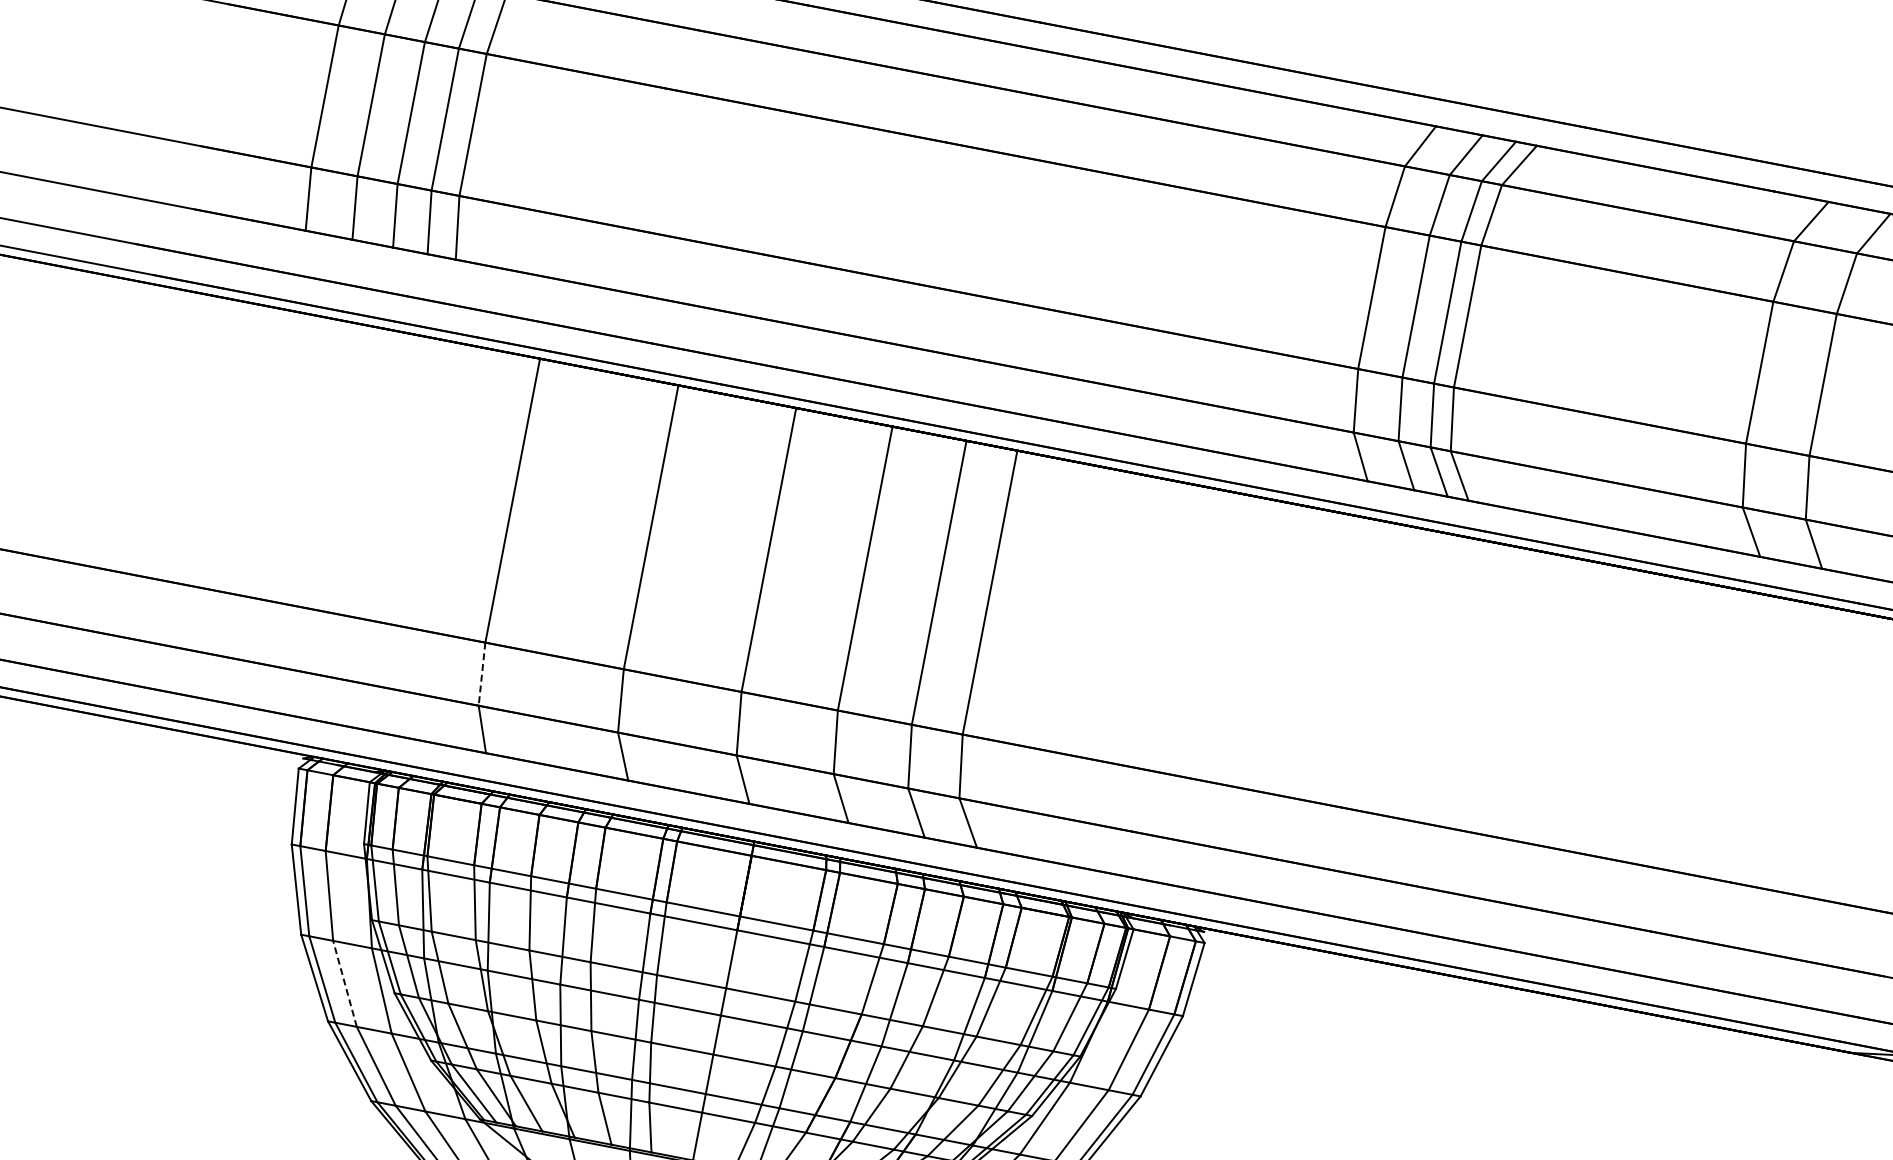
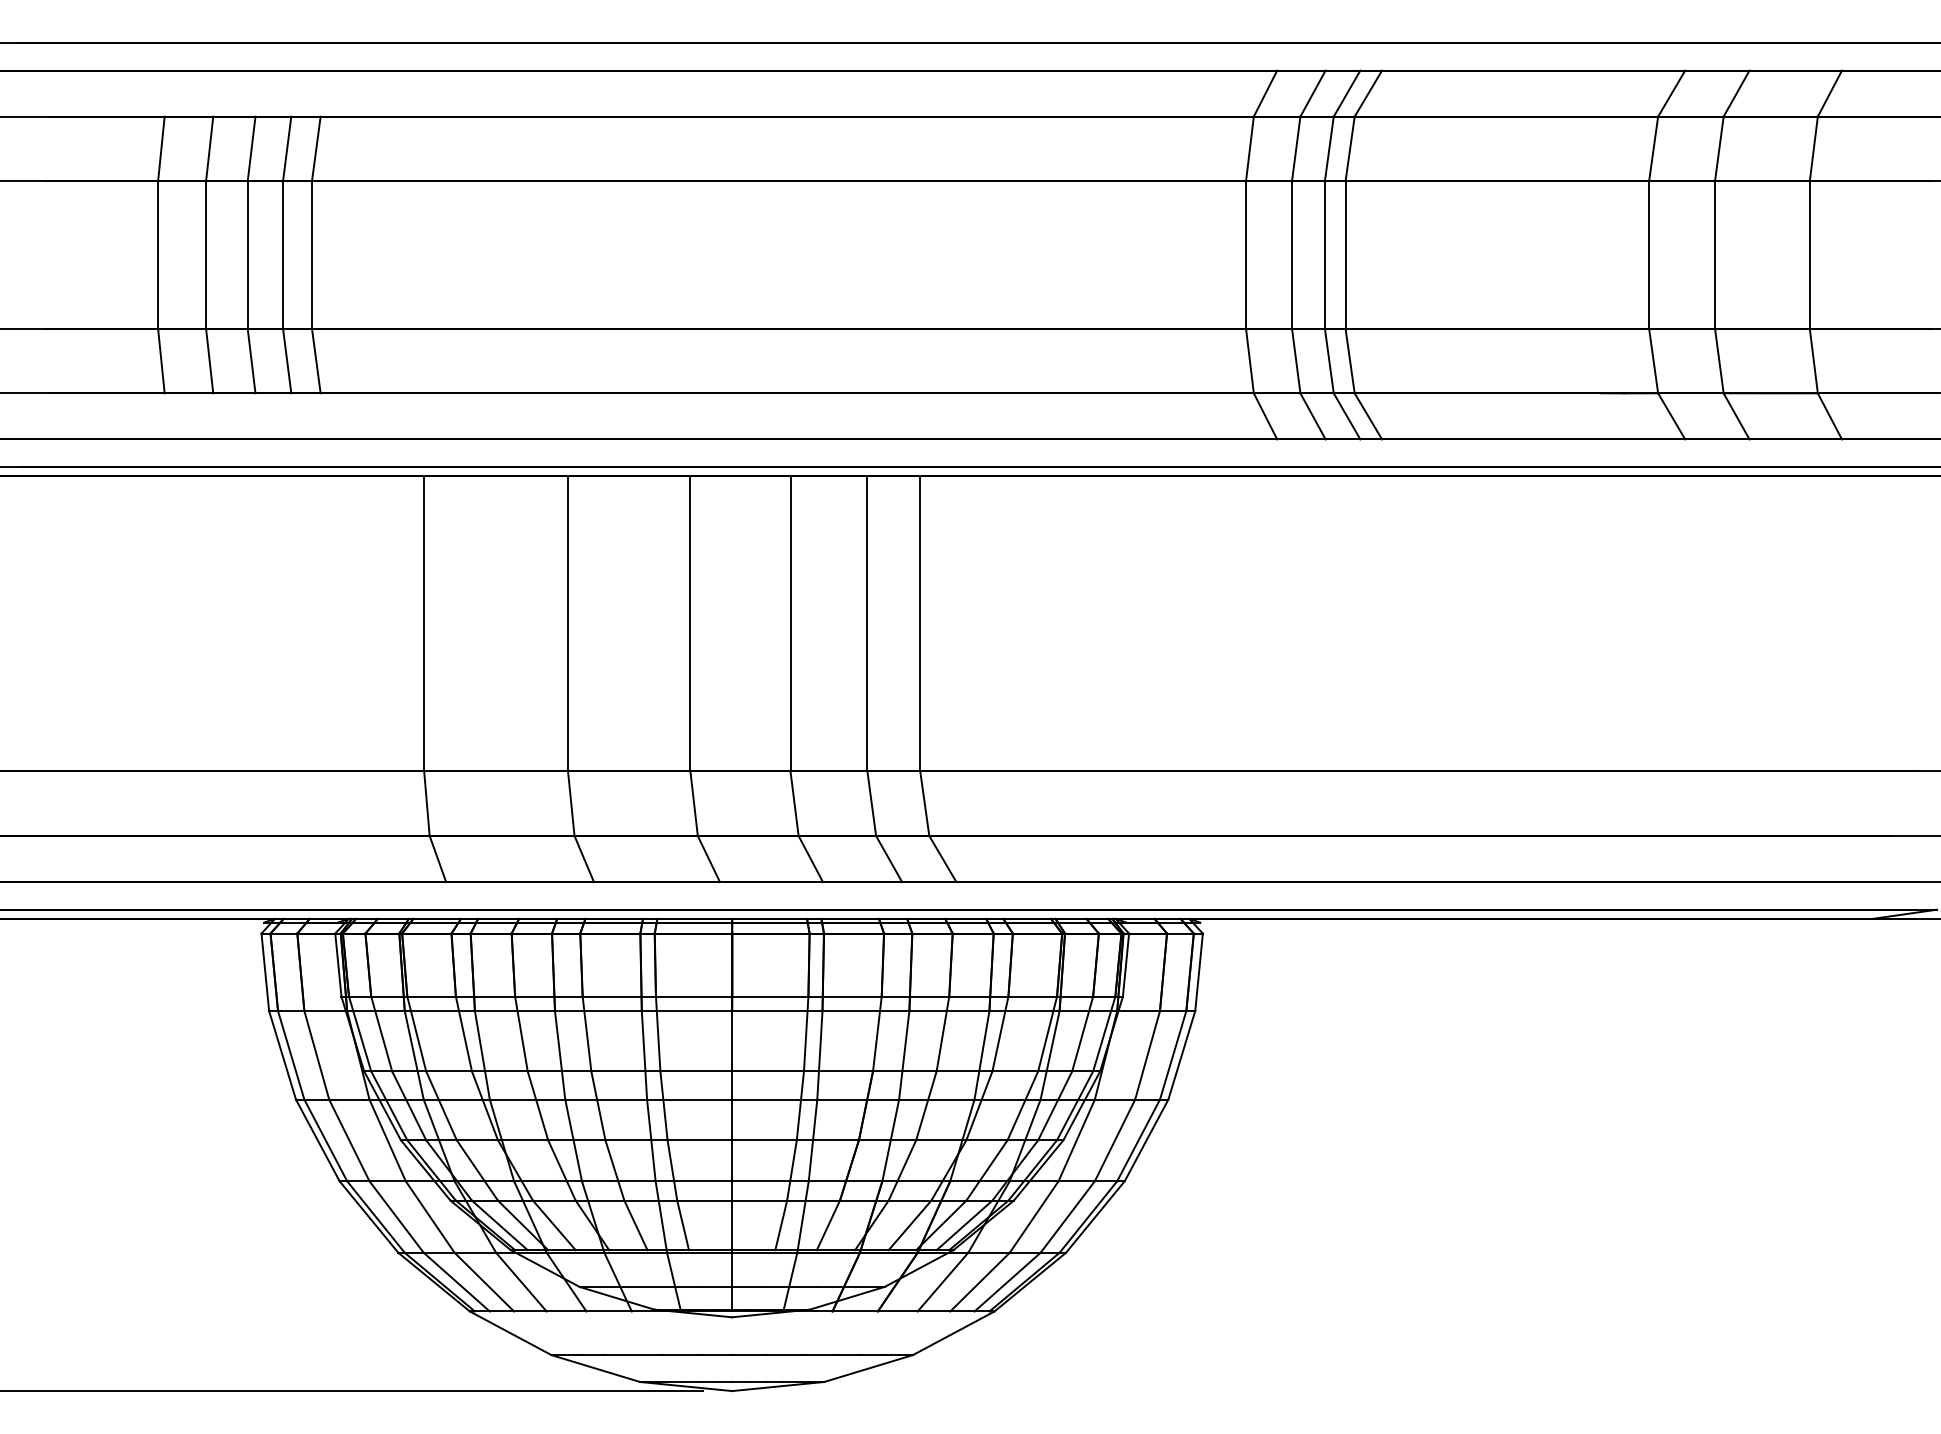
line: (481, 674) -> (426, 804), dashed -> solid
line: (345, 983) -> (349, 1140), dashed -> solid

